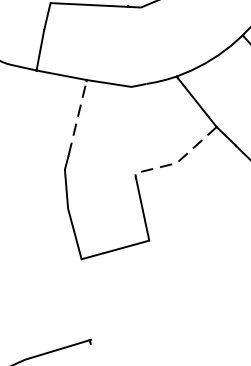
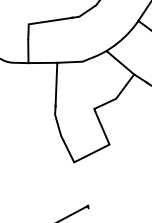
line: (77, 117) -> (56, 84), dashed -> solid
line: (177, 162) -> (116, 98), dashed -> solid

